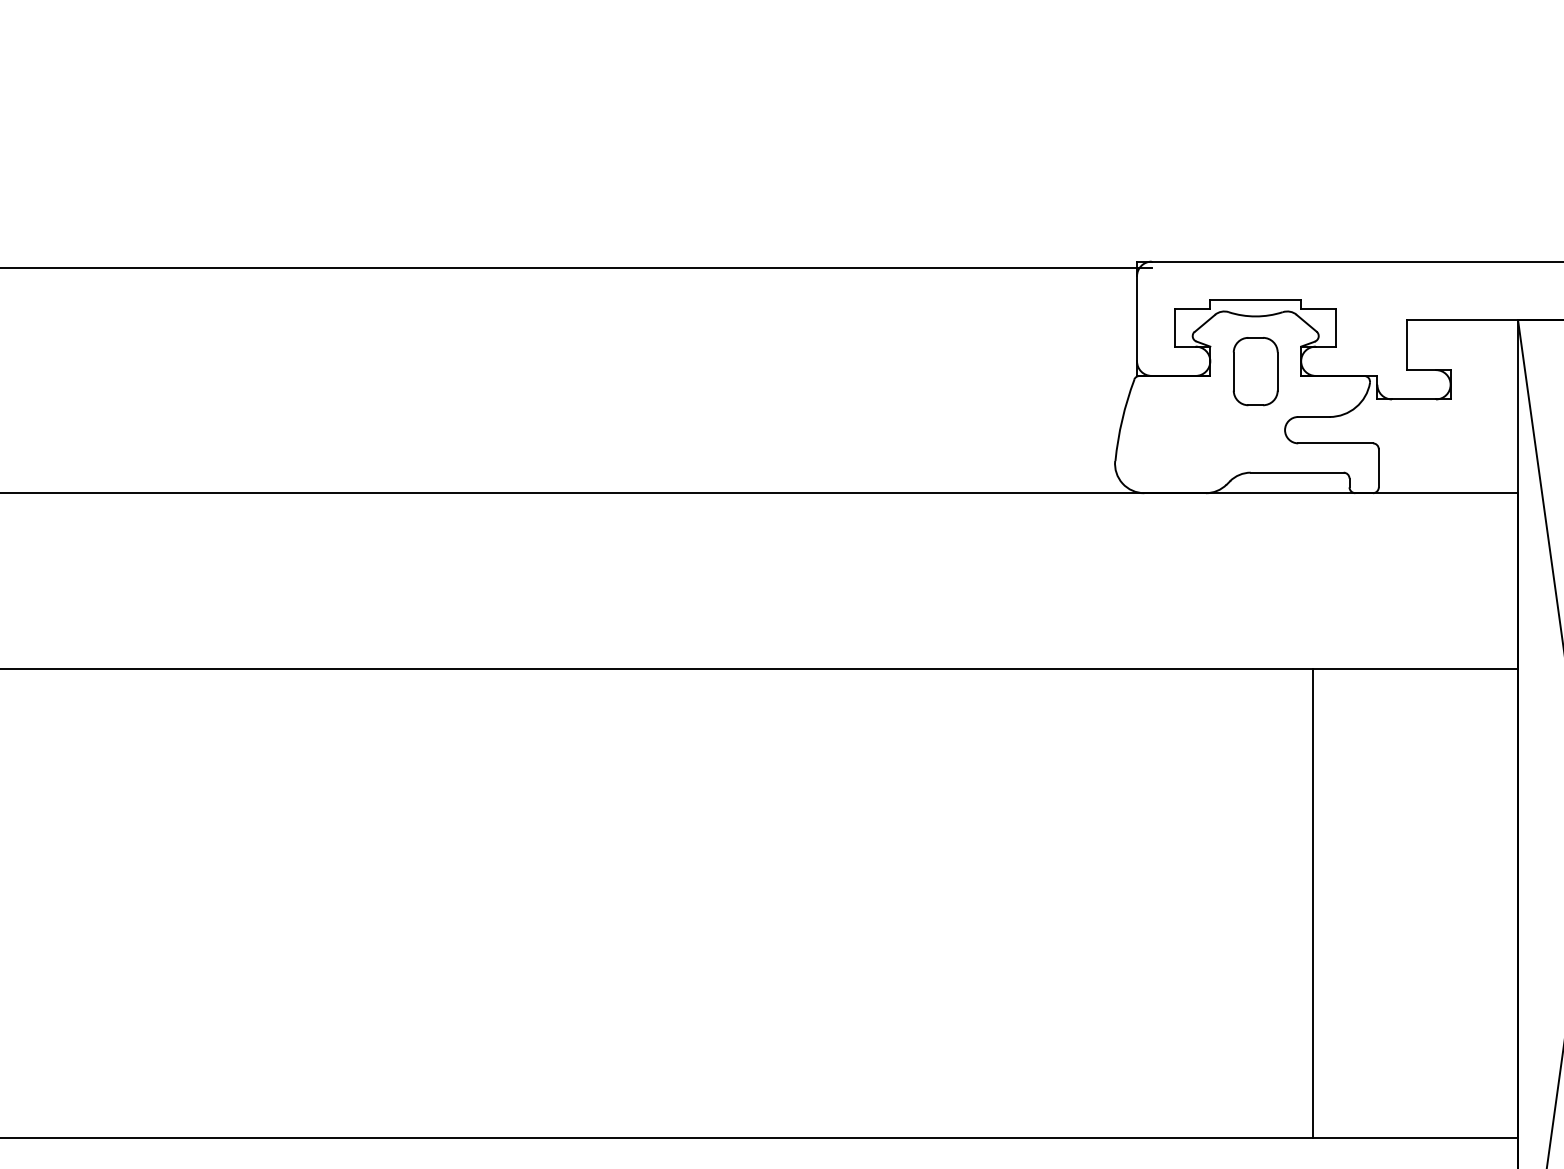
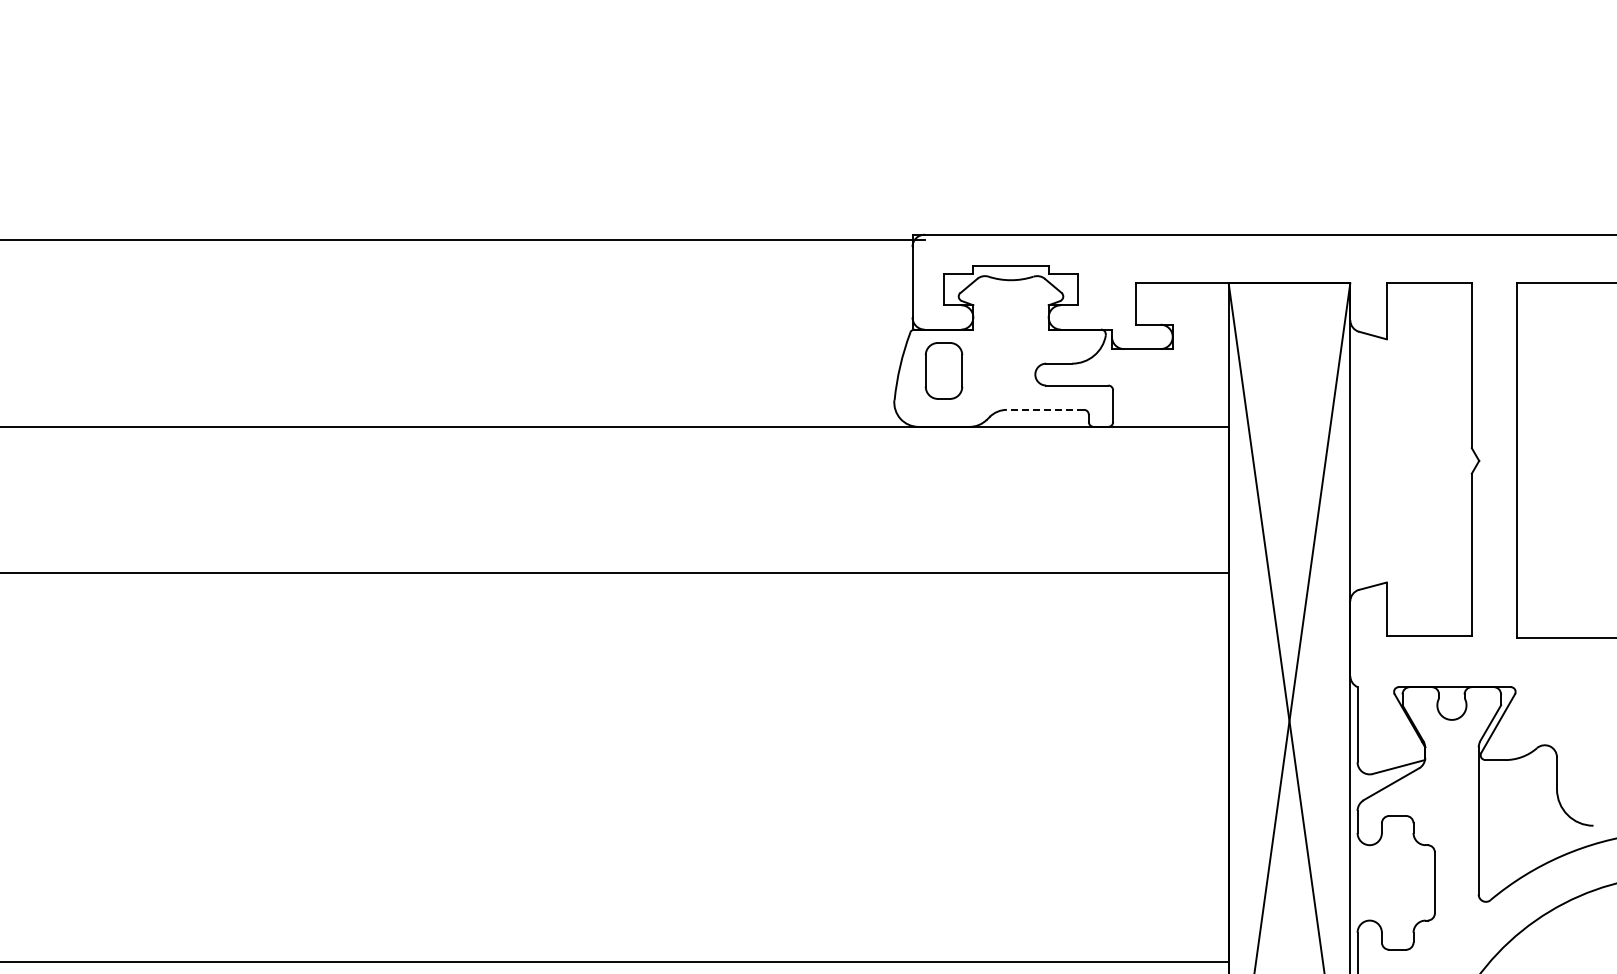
part: (1255, 370) -> (943, 370), moved
line: (1297, 472) -> (1045, 409), solid -> dashed
line: (1312, 902) -> (1058, 766), removed

